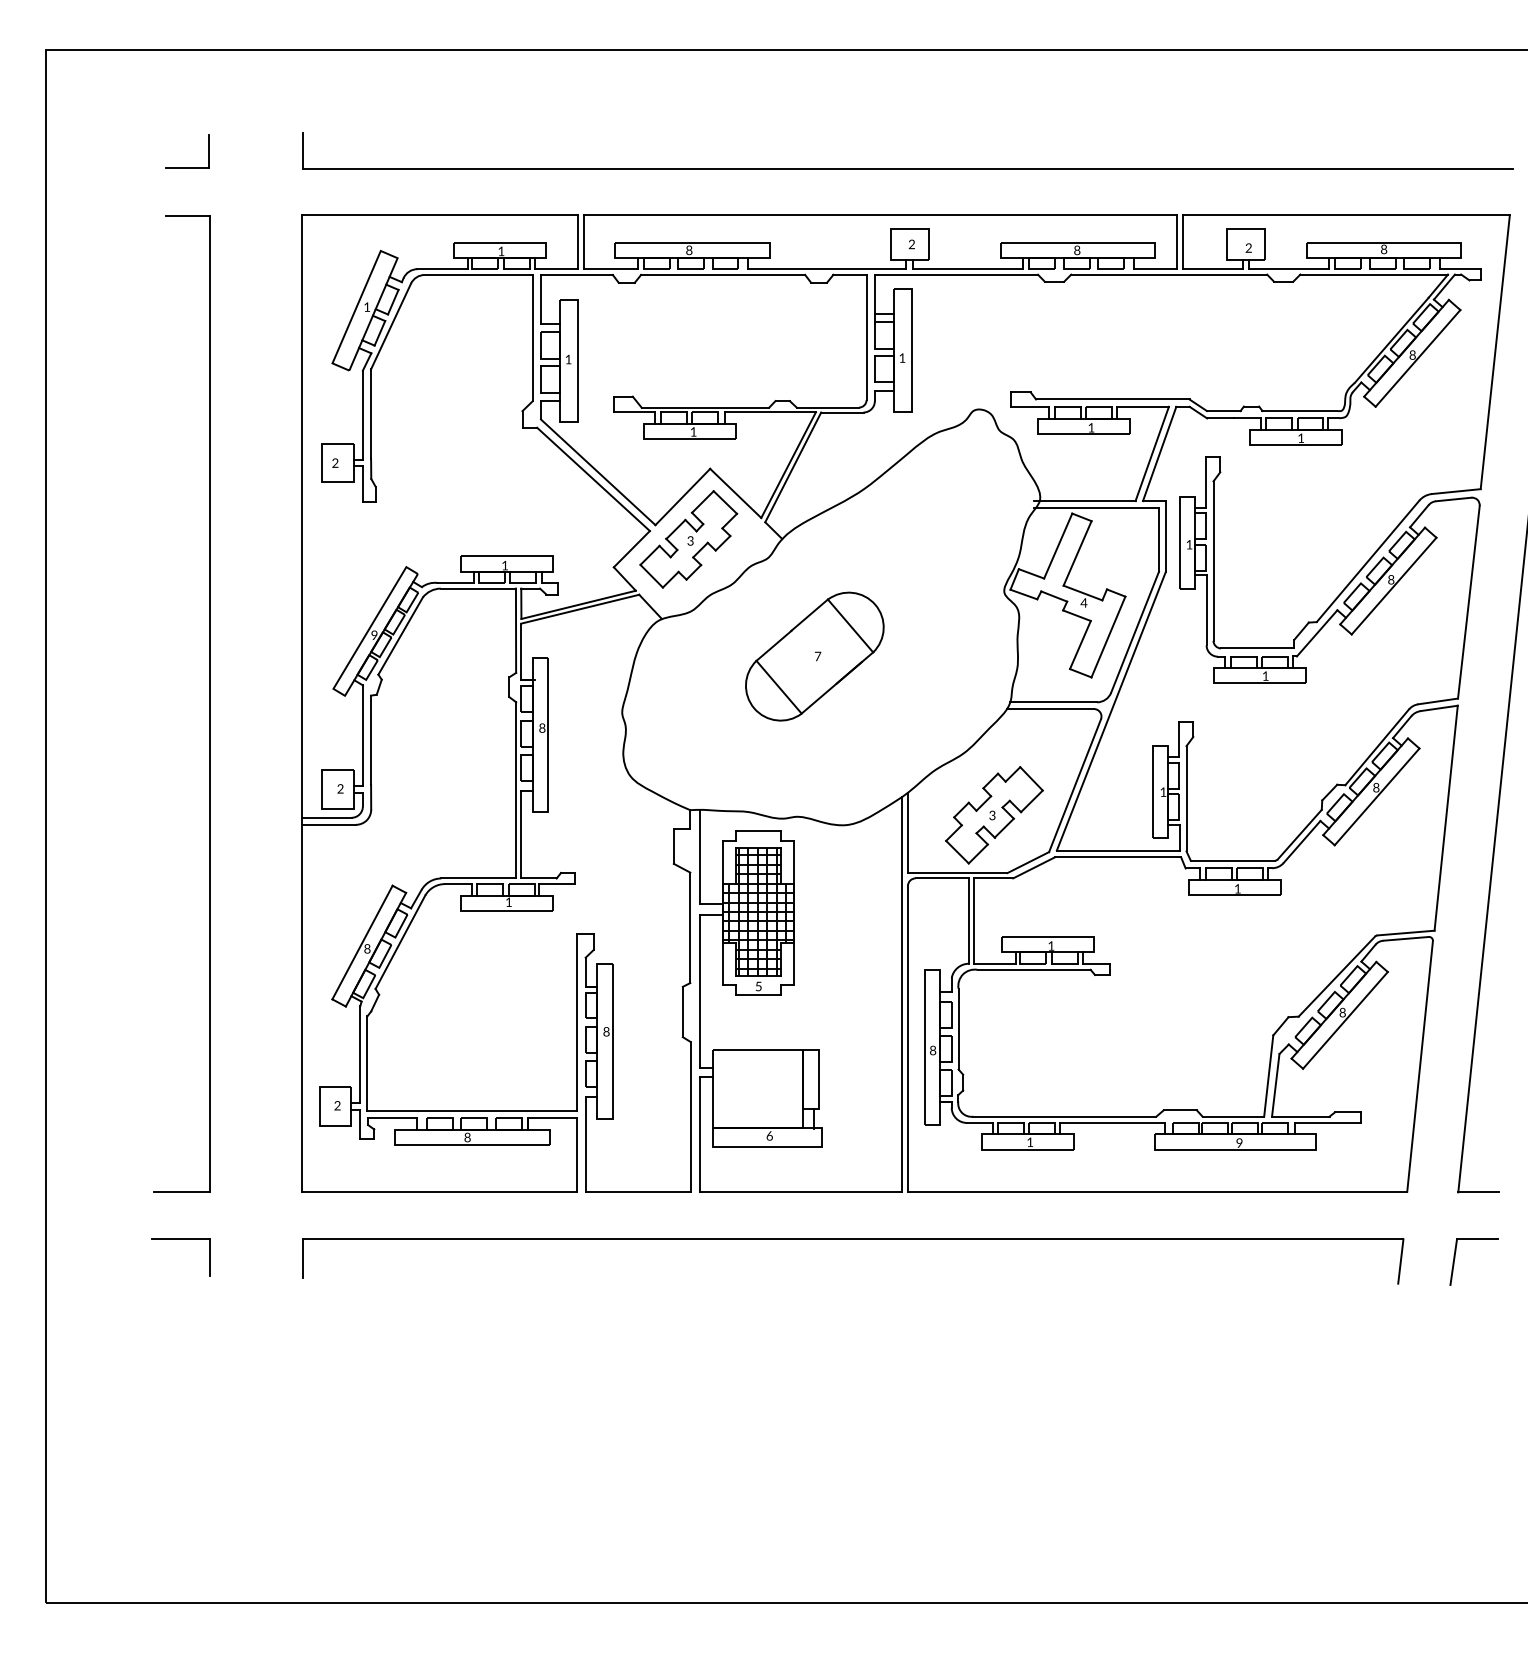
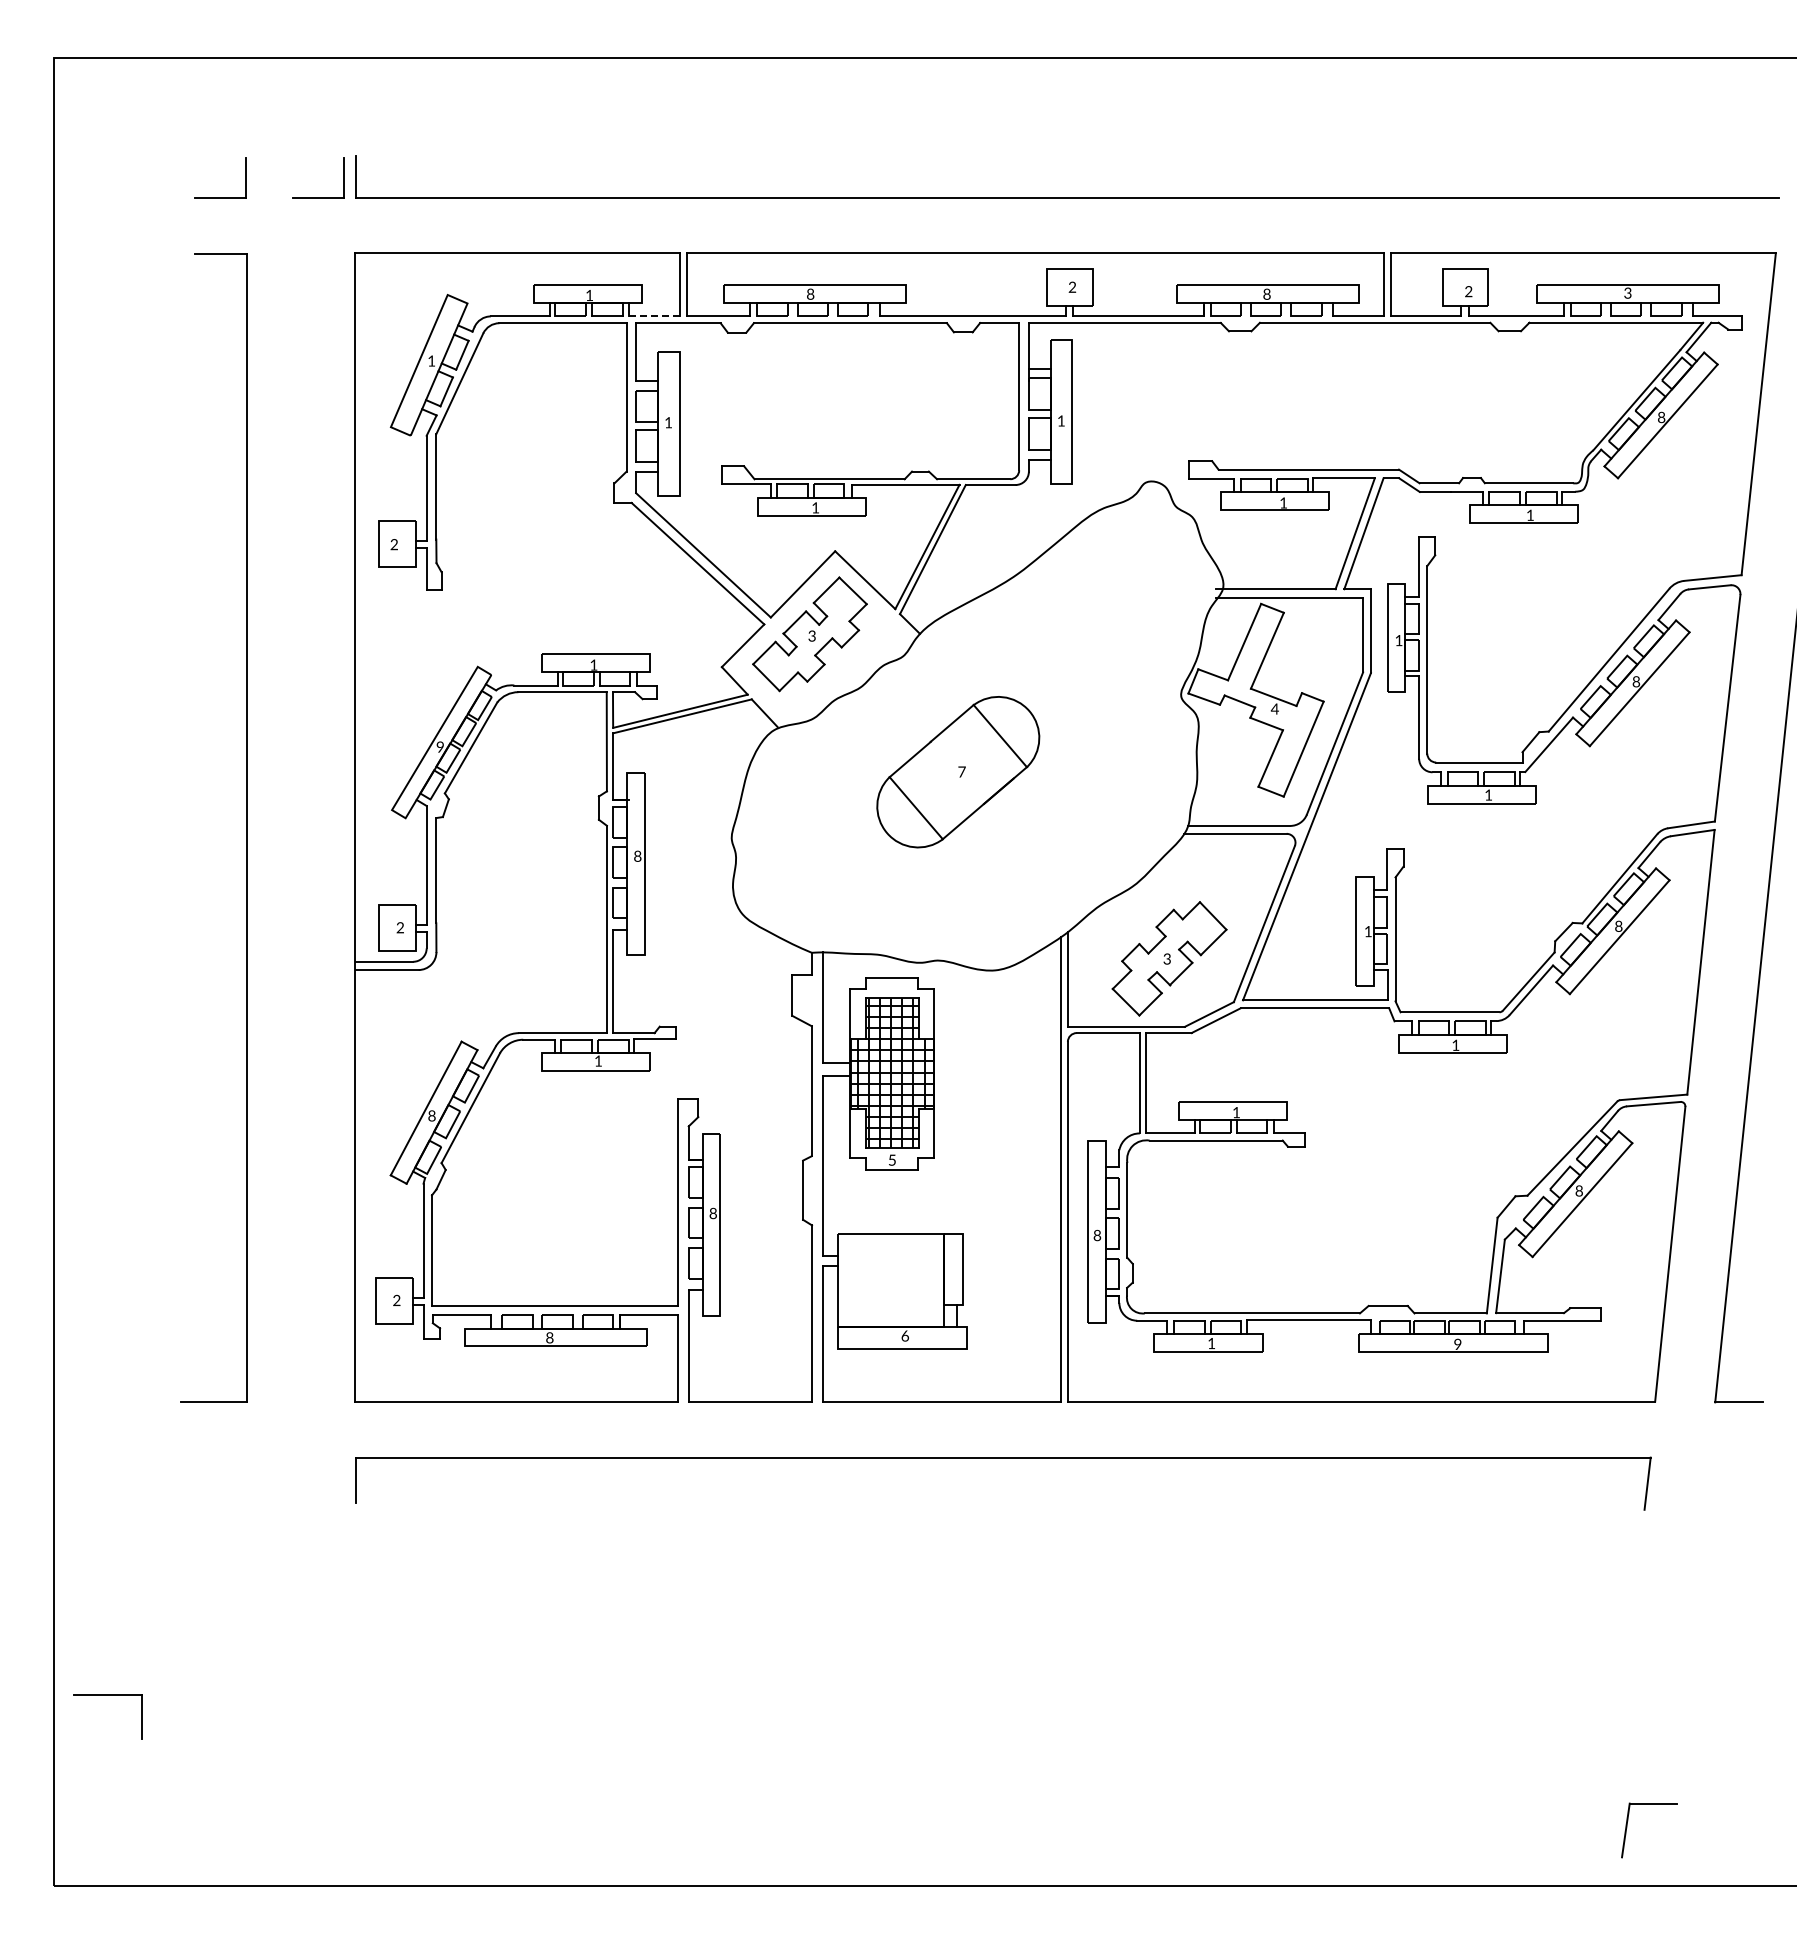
part: (270, 168) -> (318, 197), added
text: (1383, 248) -> (1627, 292), 8 -> 3
line: (556, 269) -> (654, 316), solid -> dashed
part: (180, 1239) -> (107, 1695), moved
part: (1455, 1260) -> (1627, 1828), moved

